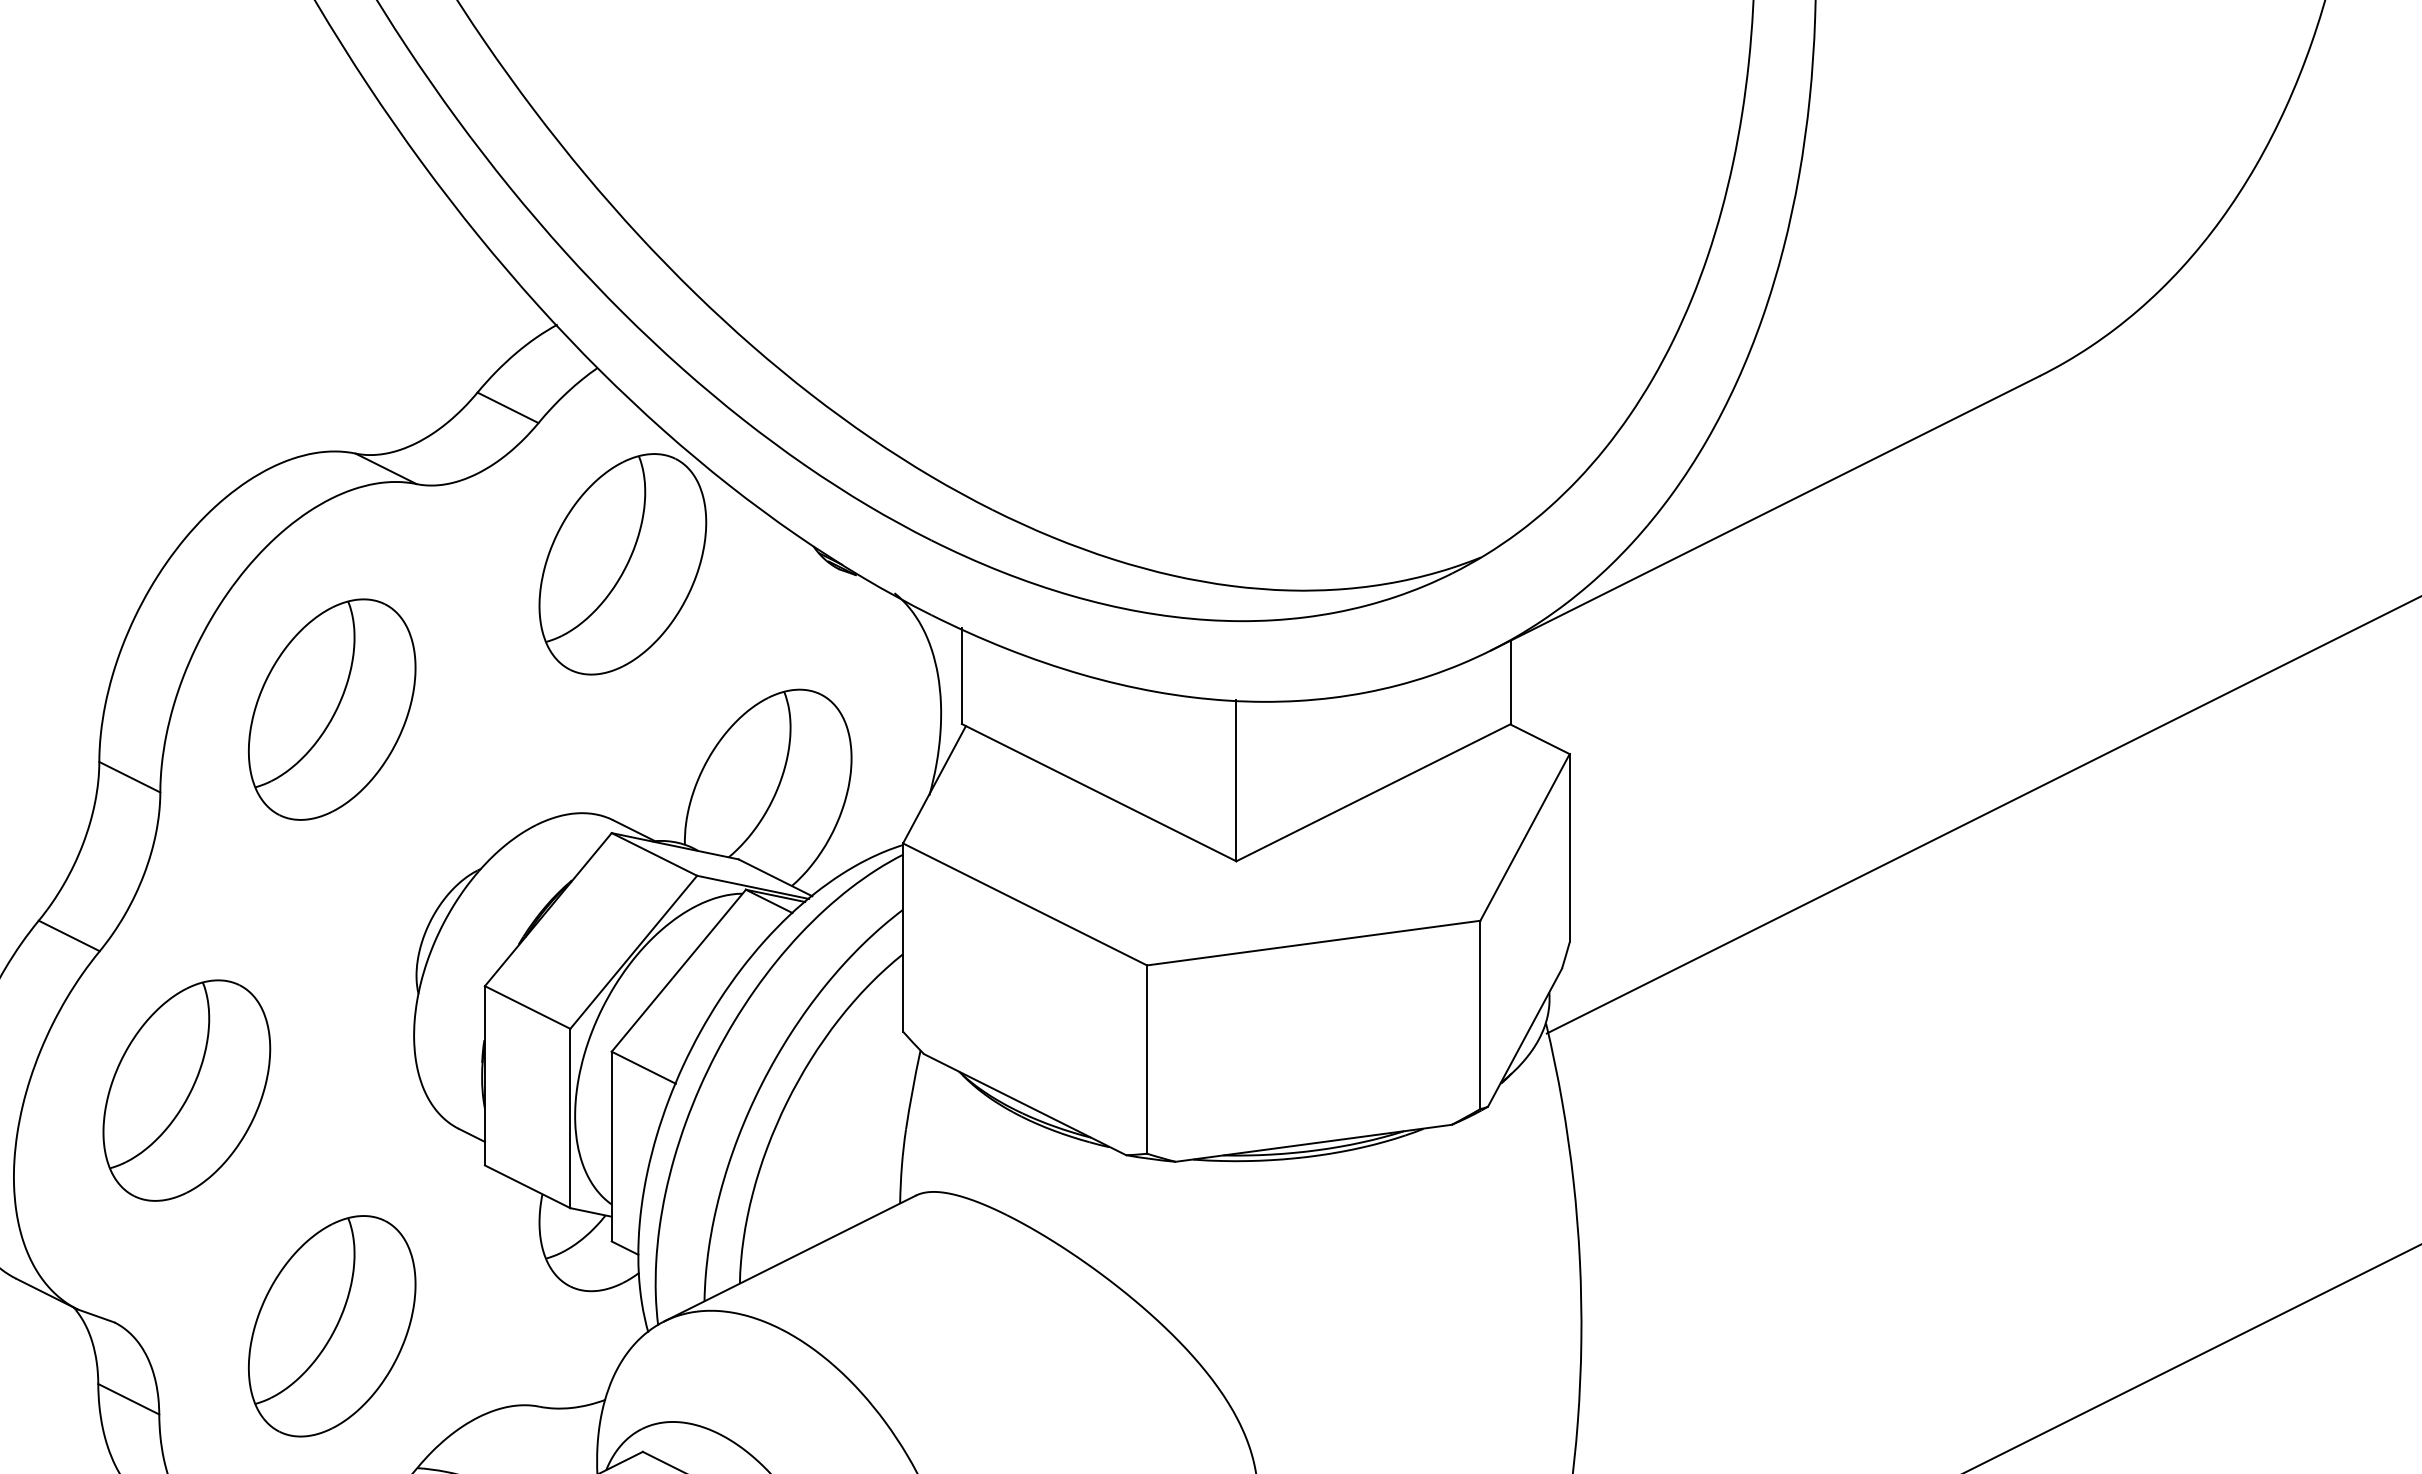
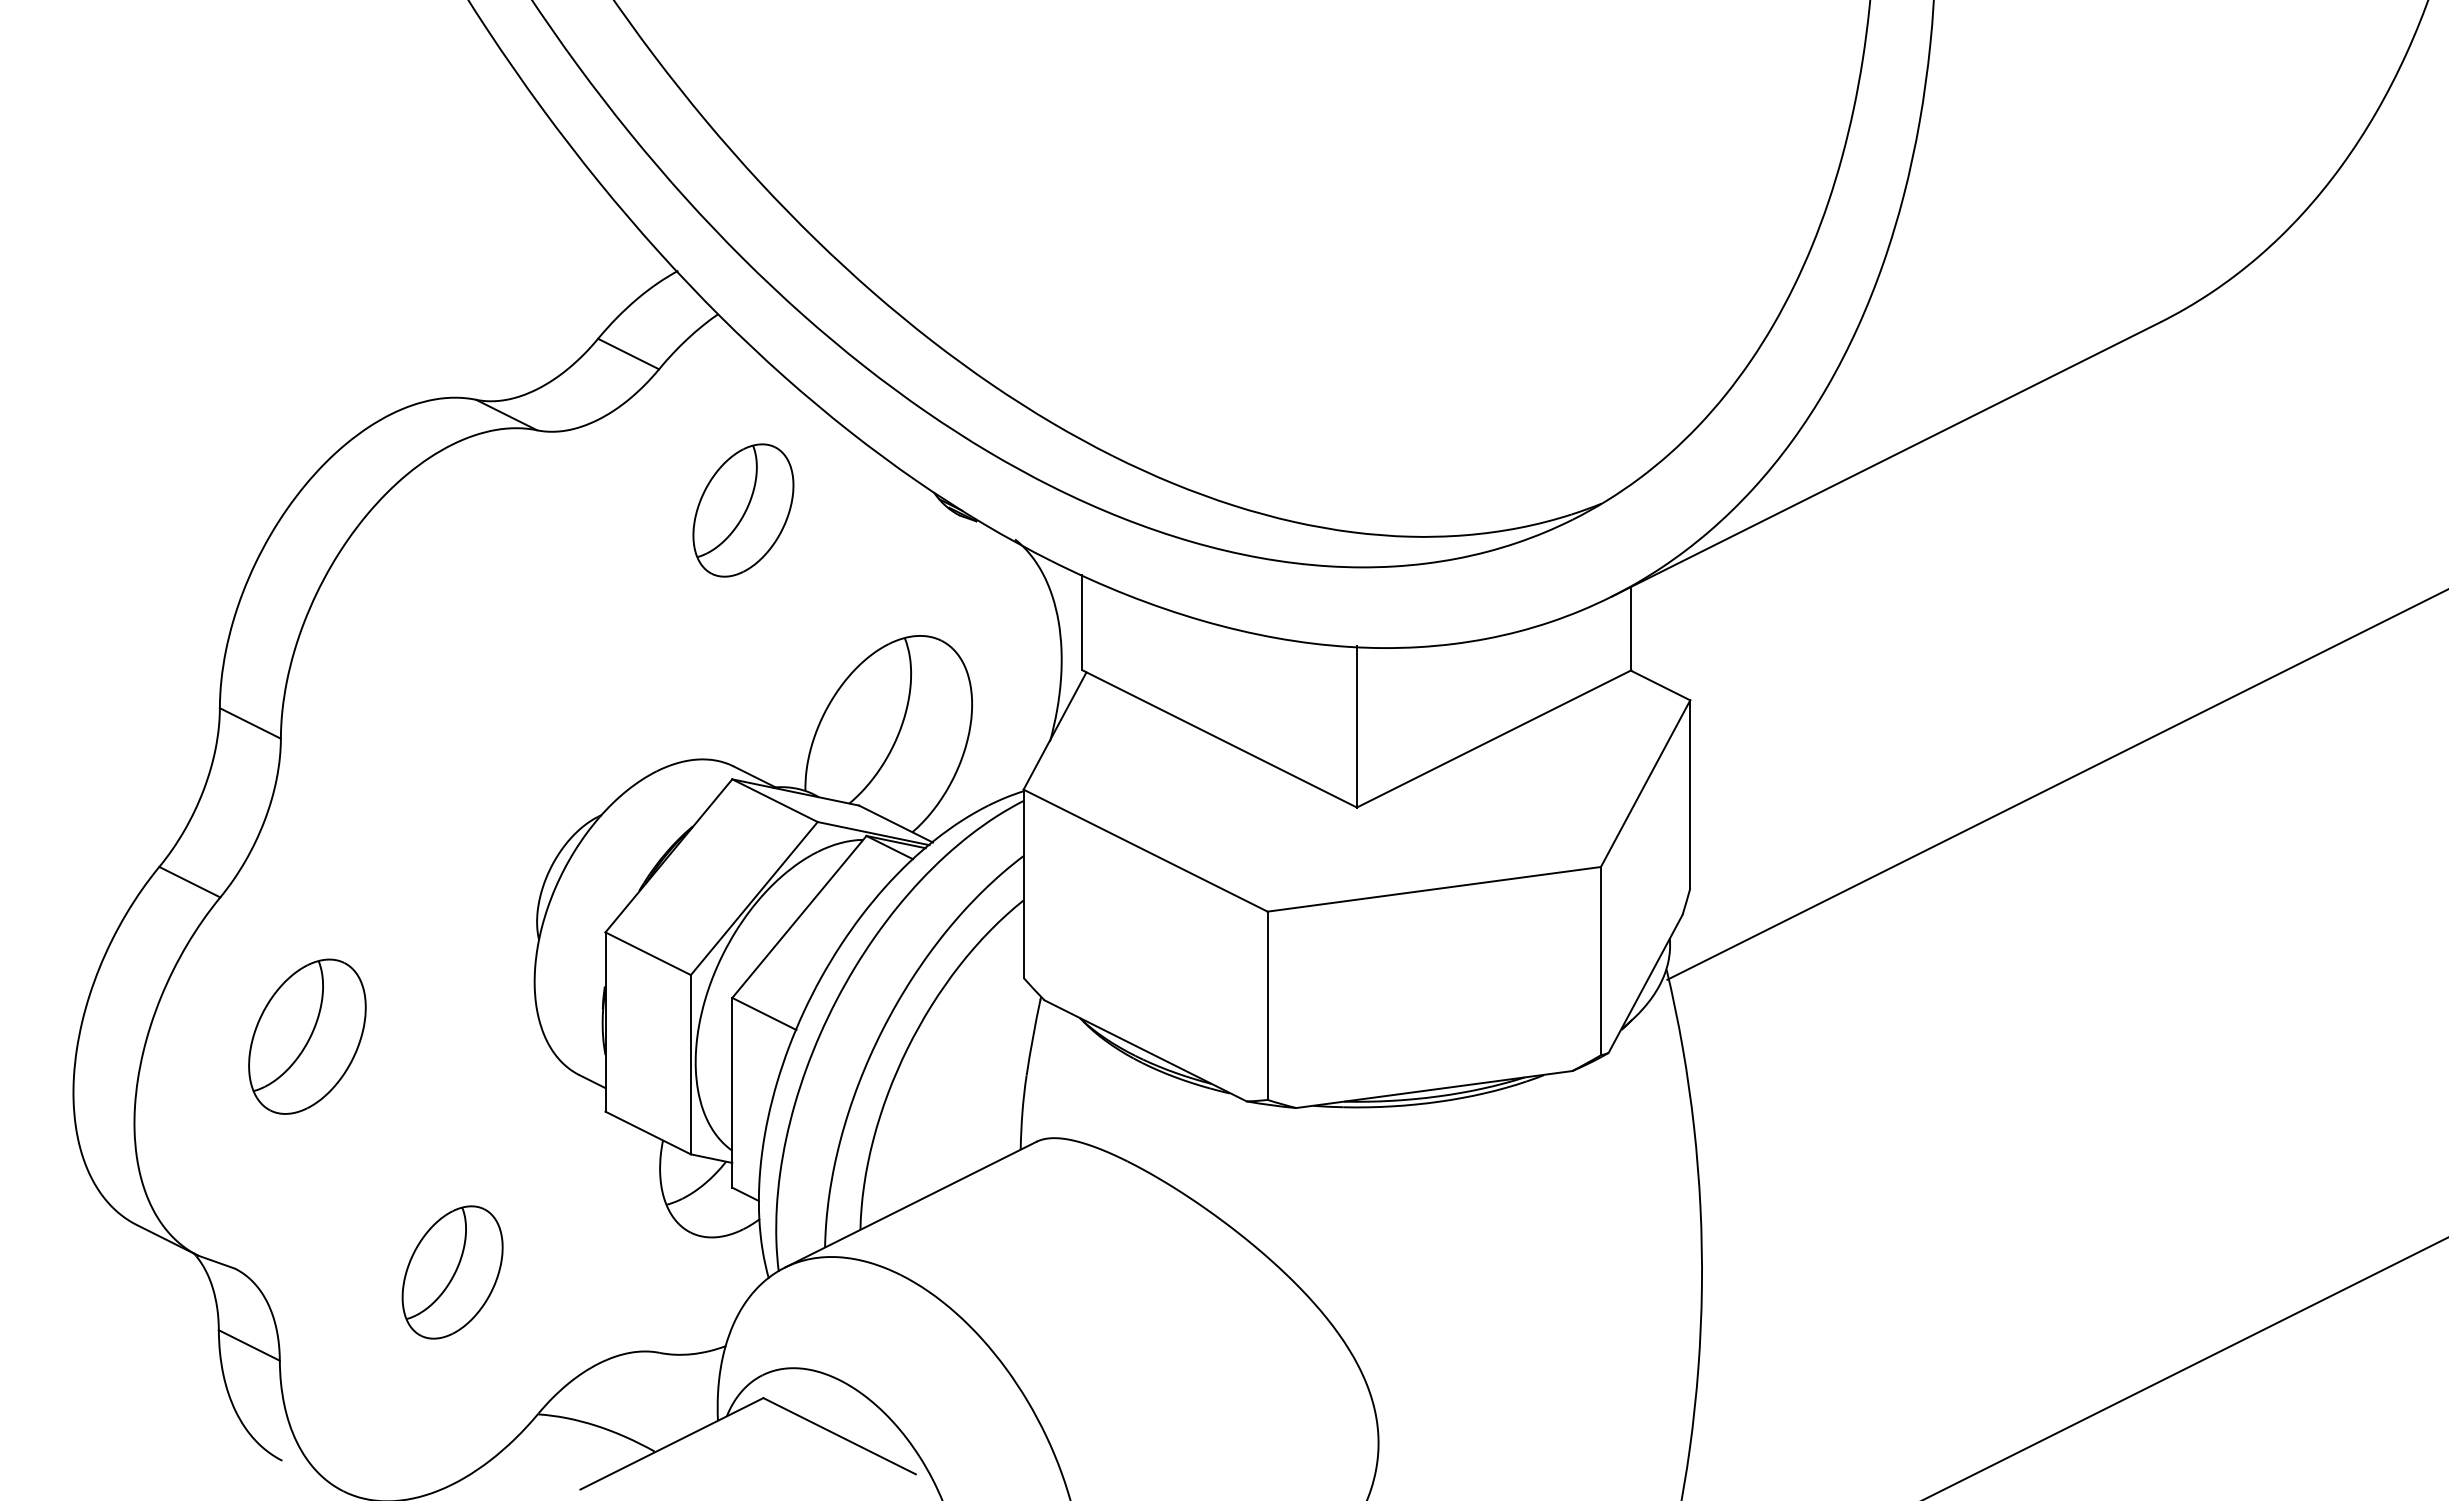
part: (622, 564) -> (743, 510), size x0.6
part: (331, 709) -> (452, 655), removed
part: (186, 1090) -> (307, 1036), size x0.7
part: (331, 1326) -> (452, 1272), size x0.6

